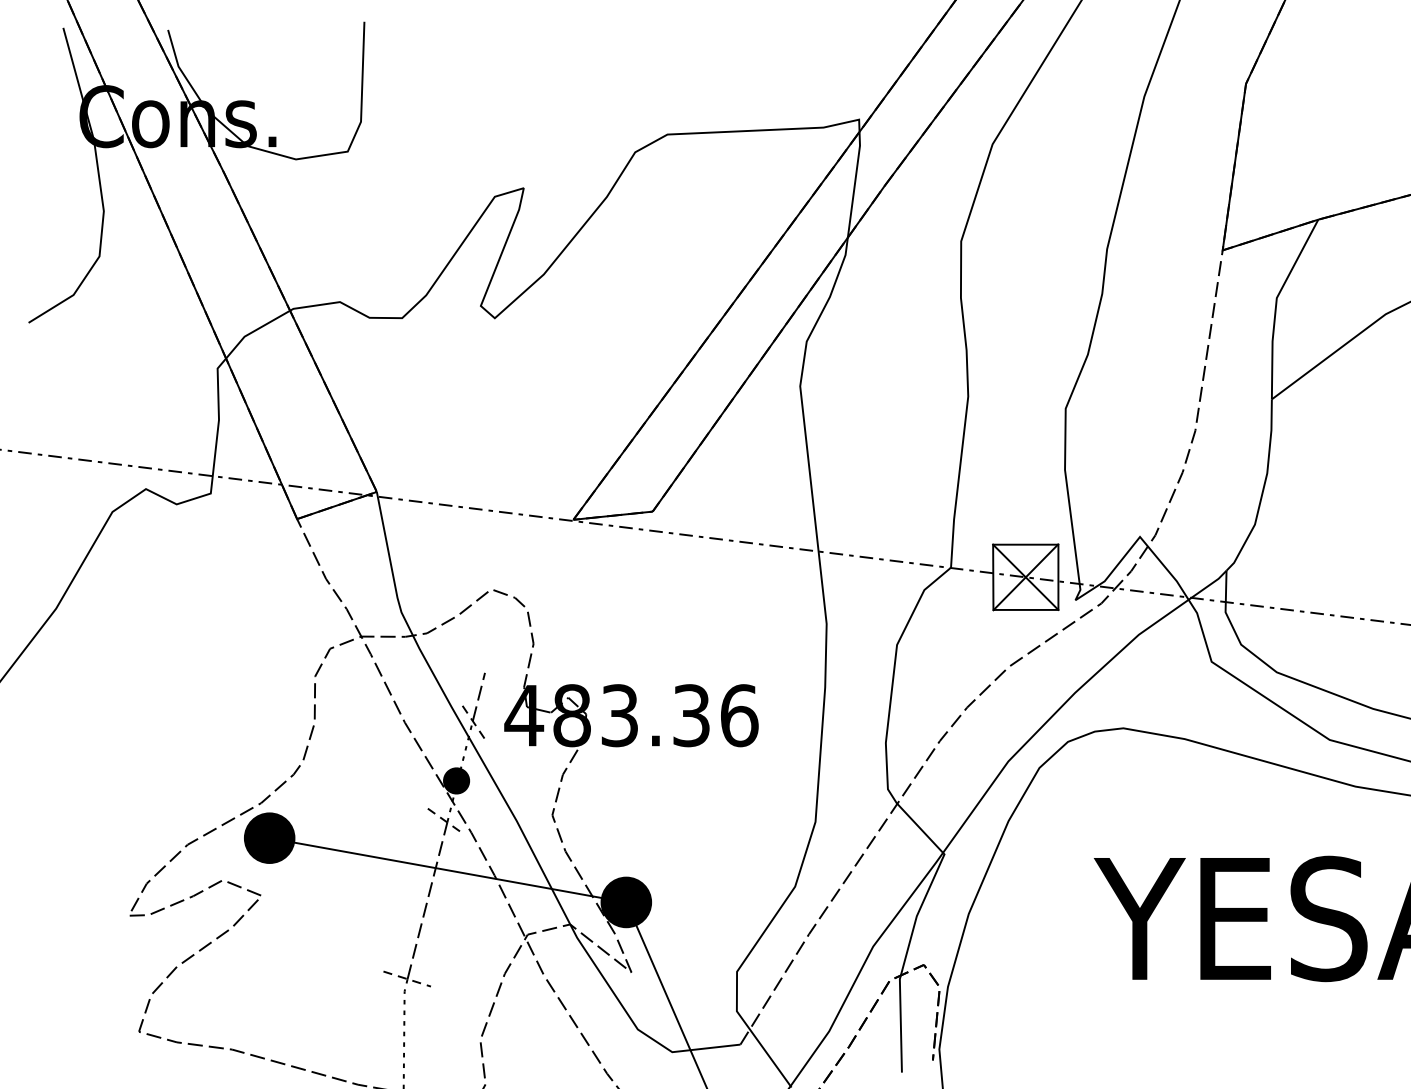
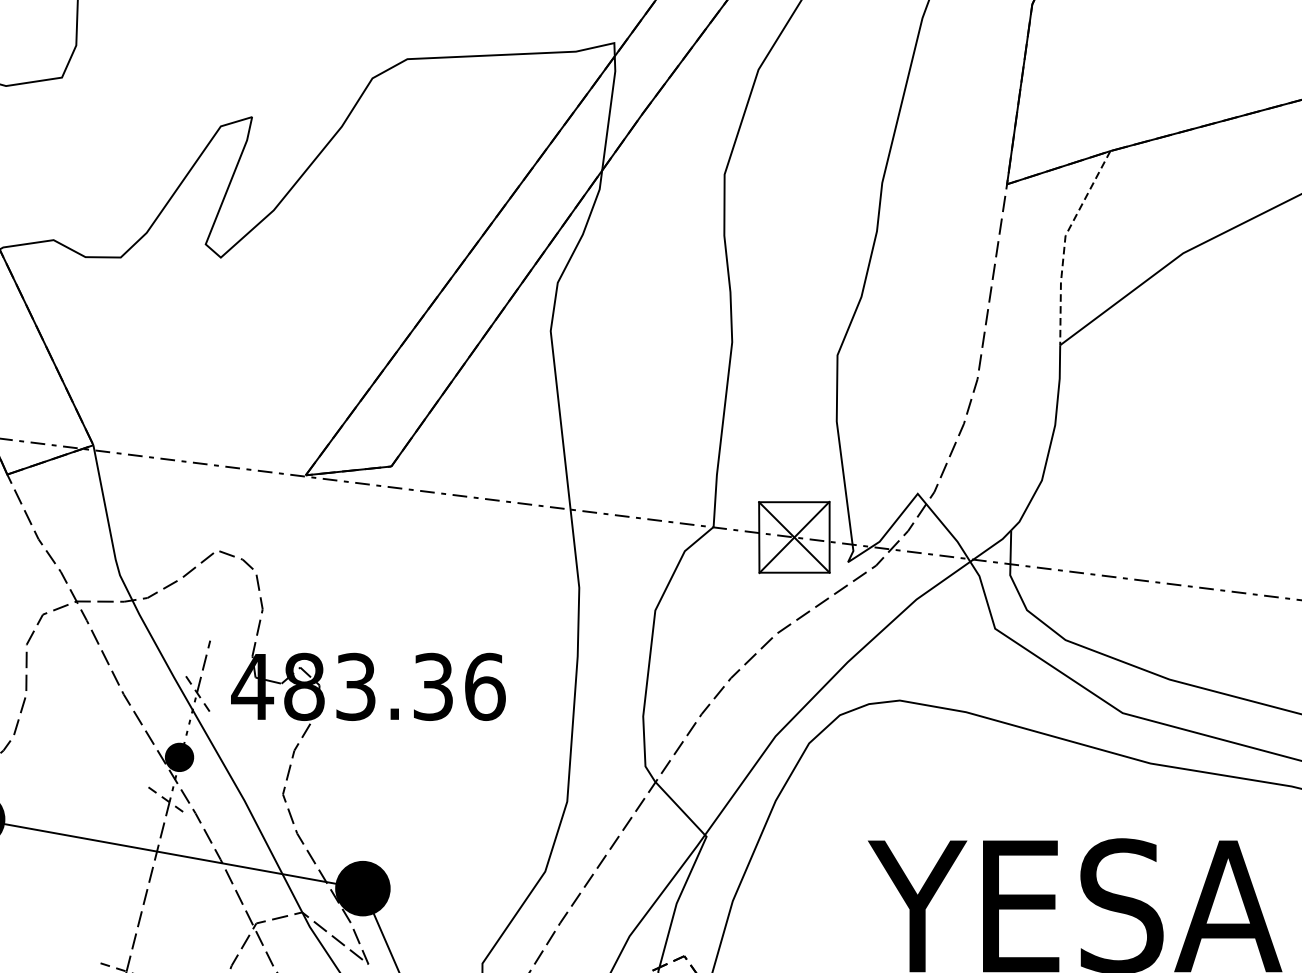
line: (1276, 304) -> (1065, 242), solid -> dashed

